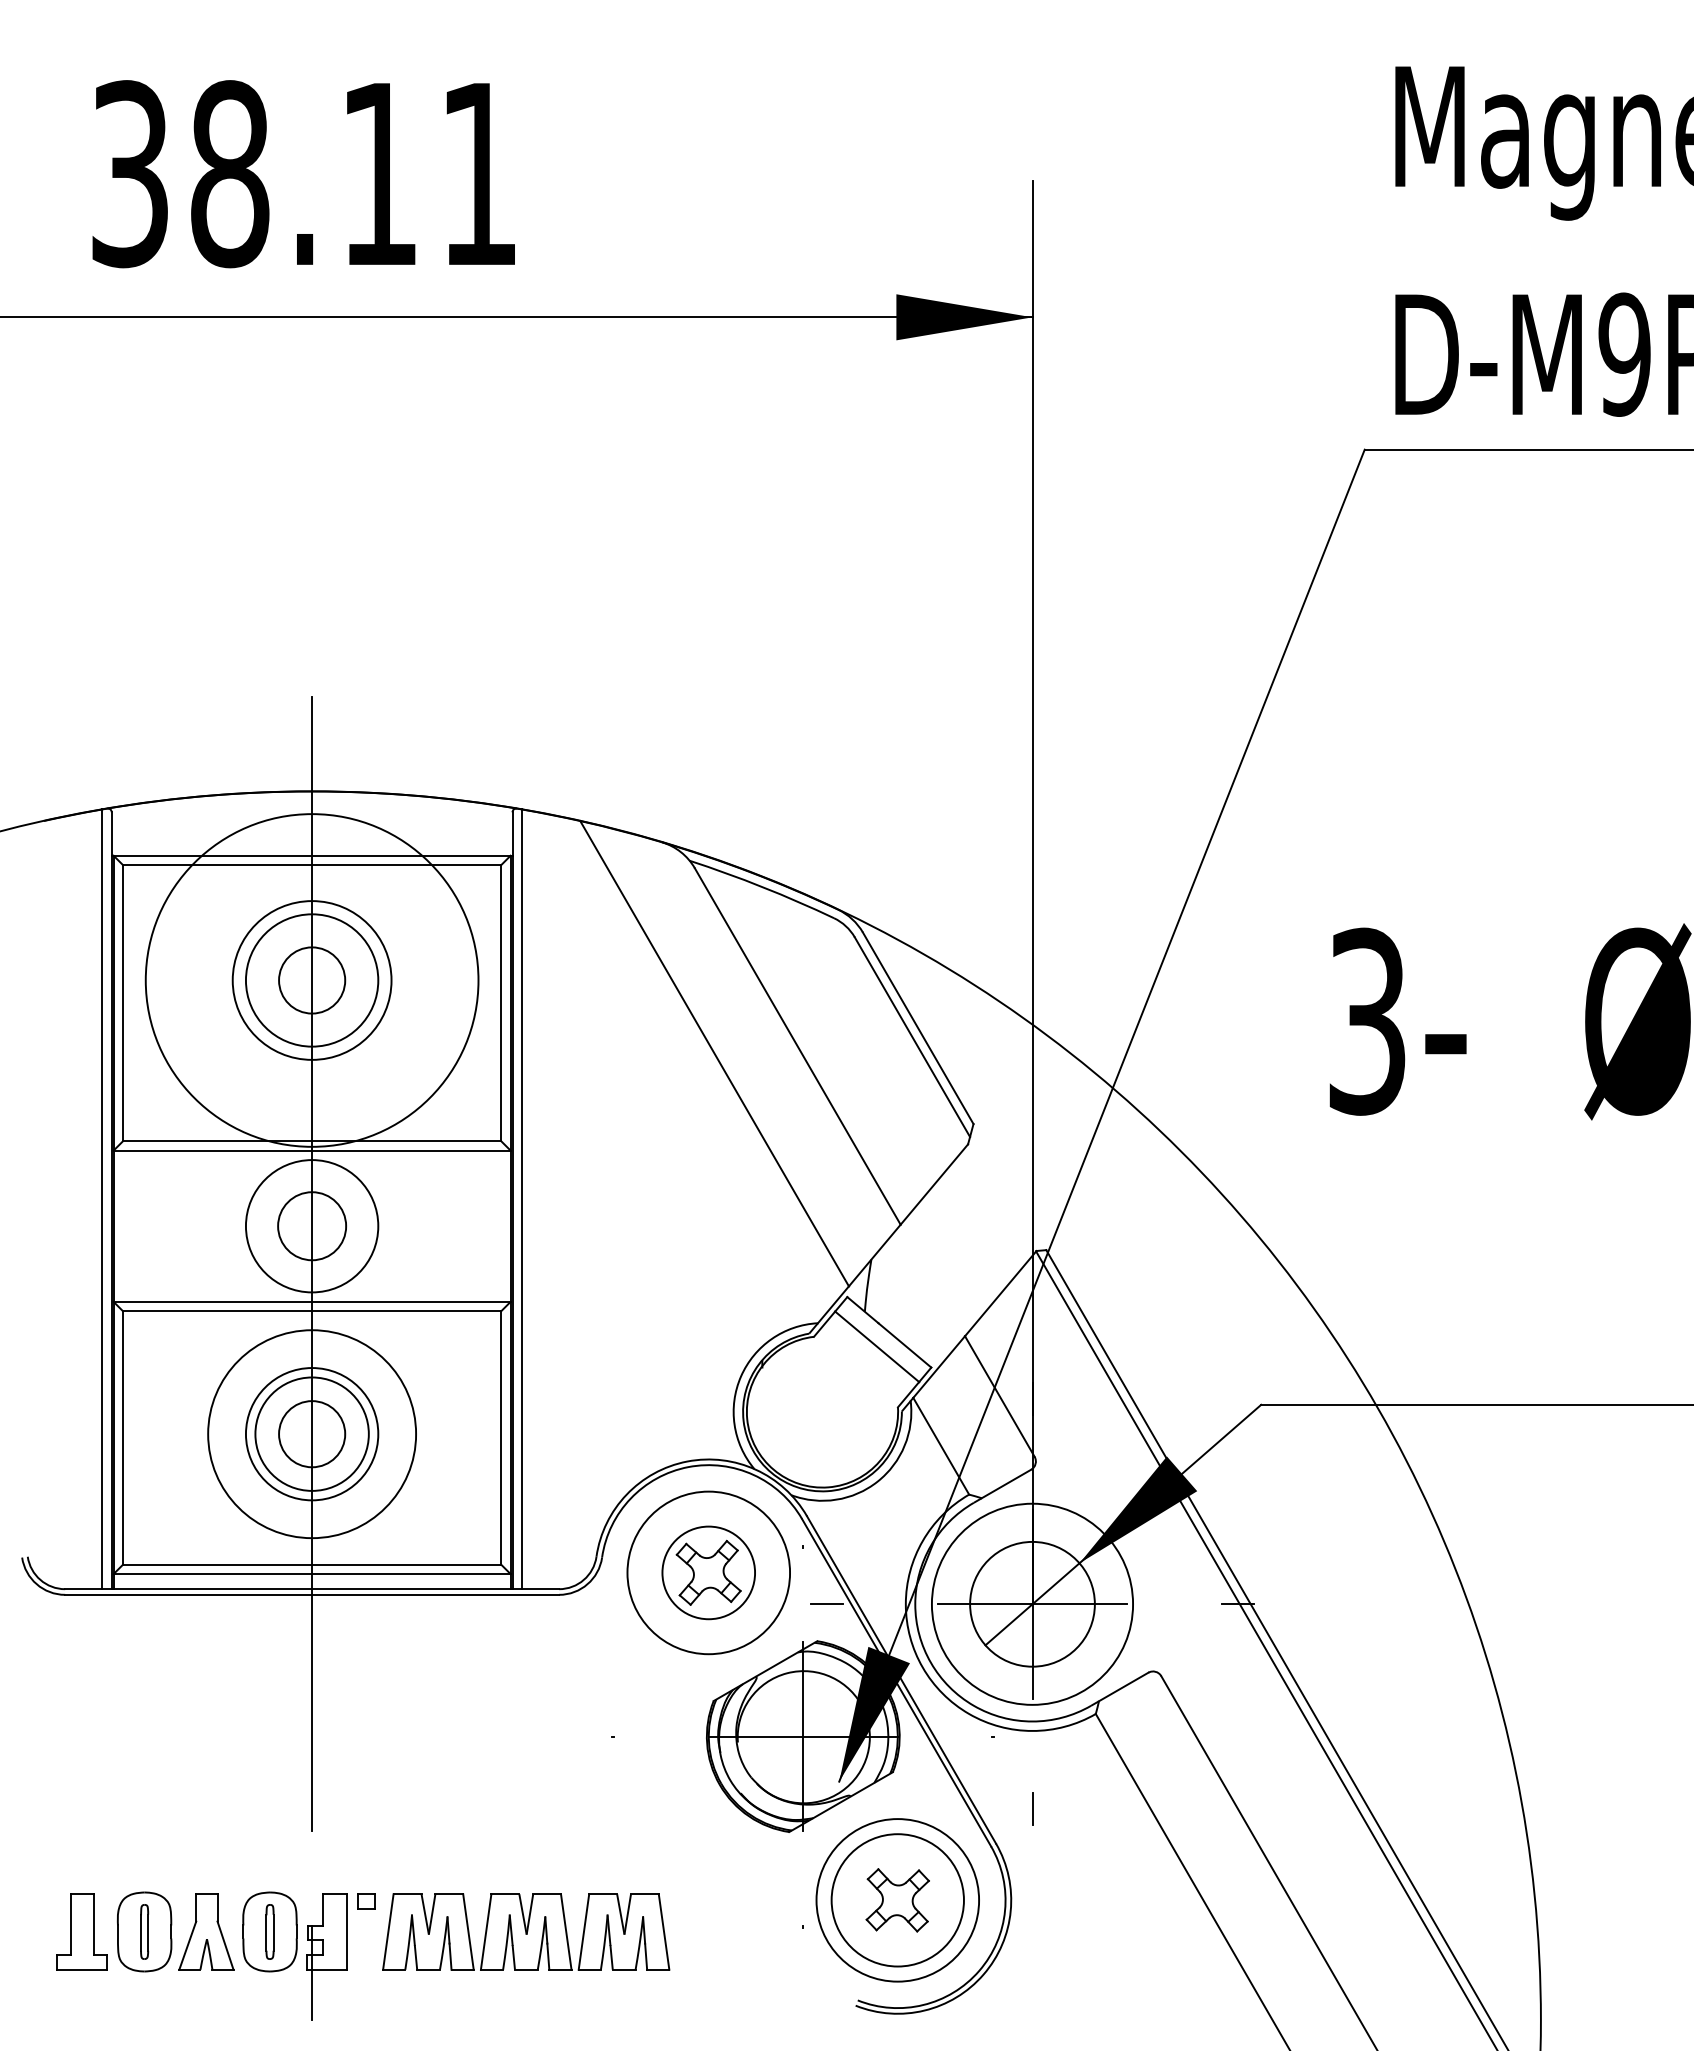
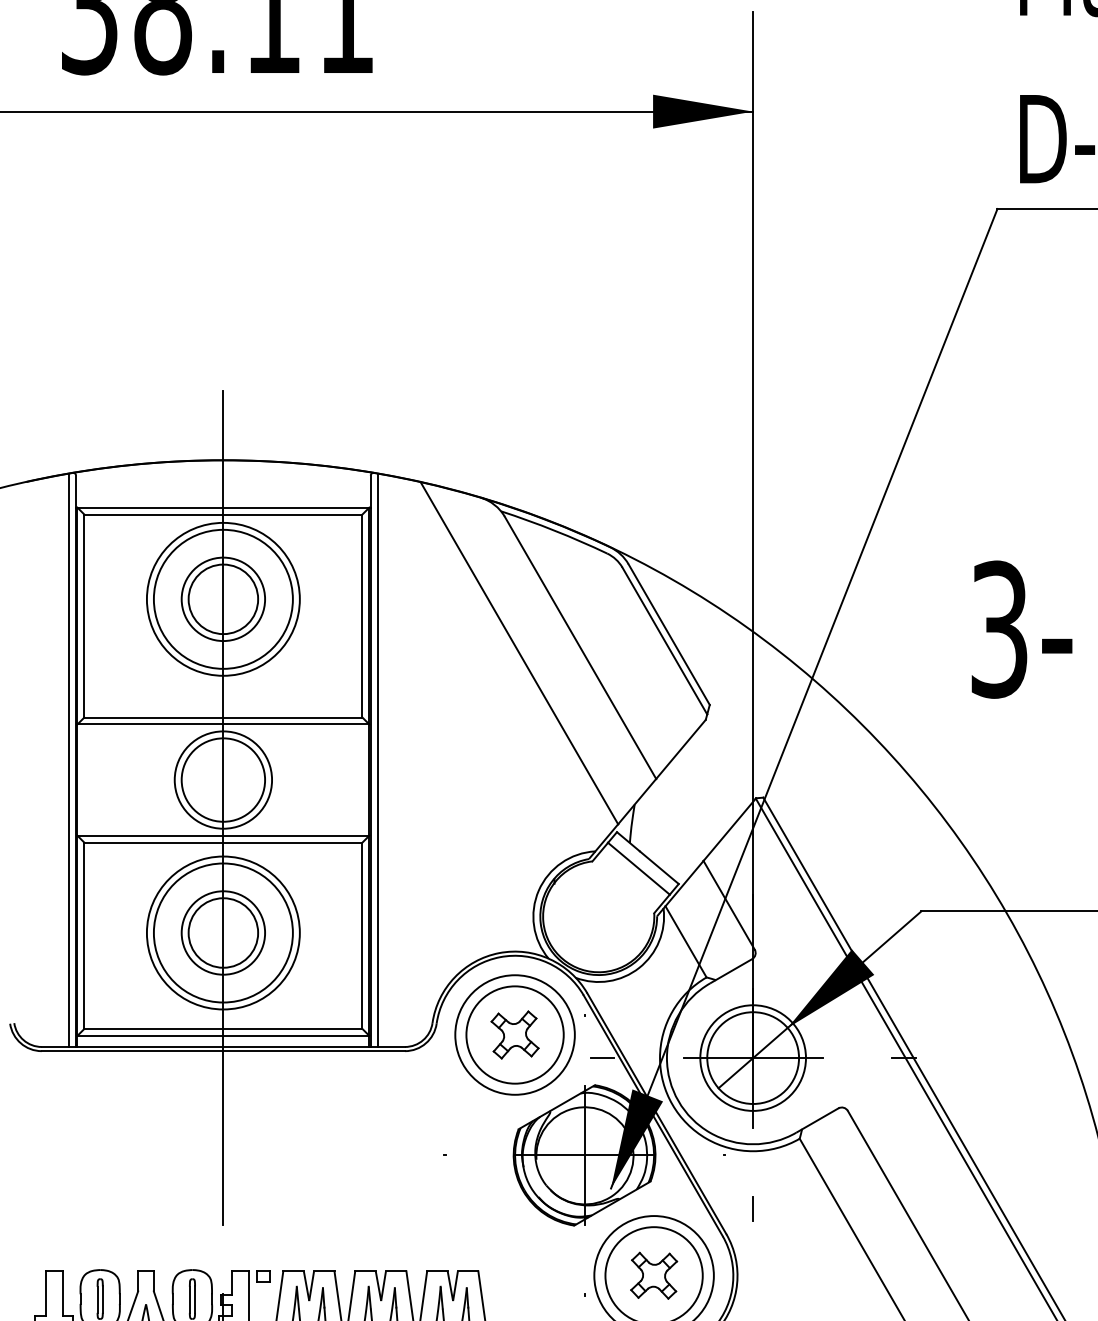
circle: (311, 980) -> (222, 599), size x0.71
circle: (311, 980) -> (222, 599), size x1.43
circle: (311, 980) -> (222, 599), size x1.43
circle: (312, 980) -> (223, 599), size x0.62
circle: (311, 1225) -> (222, 779), size x1.67
circle: (311, 1433) -> (222, 932), size x1.43
circle: (311, 1433) -> (222, 932), size x1.43
circle: (708, 1572) -> (514, 1034), size x1.43
circle: (1032, 1604) -> (753, 1058), size x0.71

